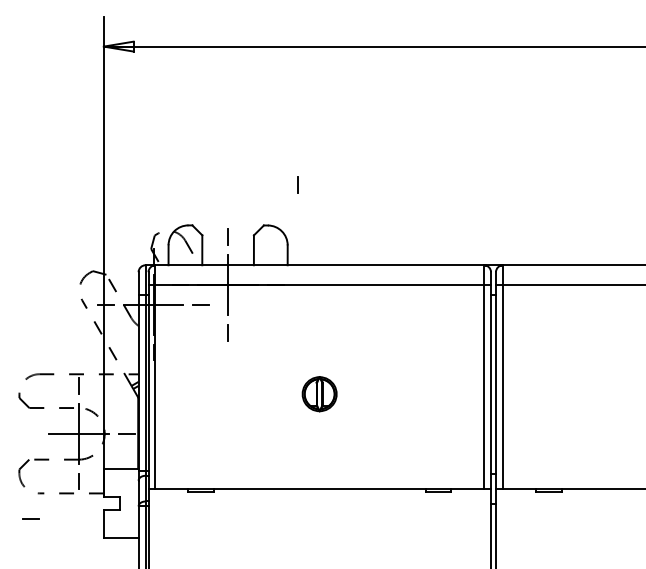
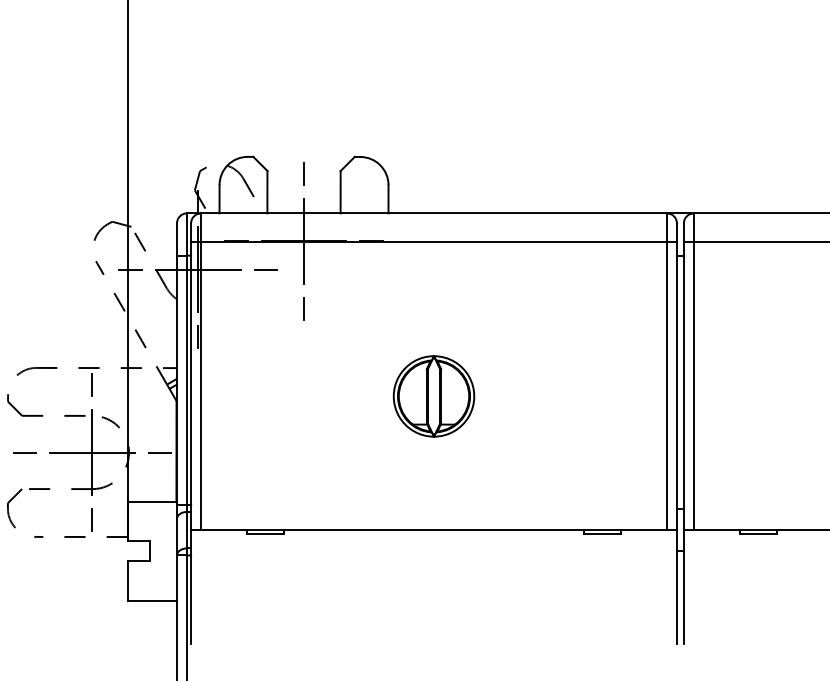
line: (297, 184) -> (402, 98), removed
part: (319, 393) -> (433, 395), size x1.67
line: (30, 518) -> (23, 452), moved

